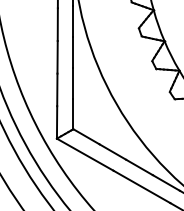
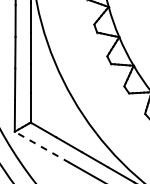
line: (84, 154) -> (41, 147), solid -> dashed

